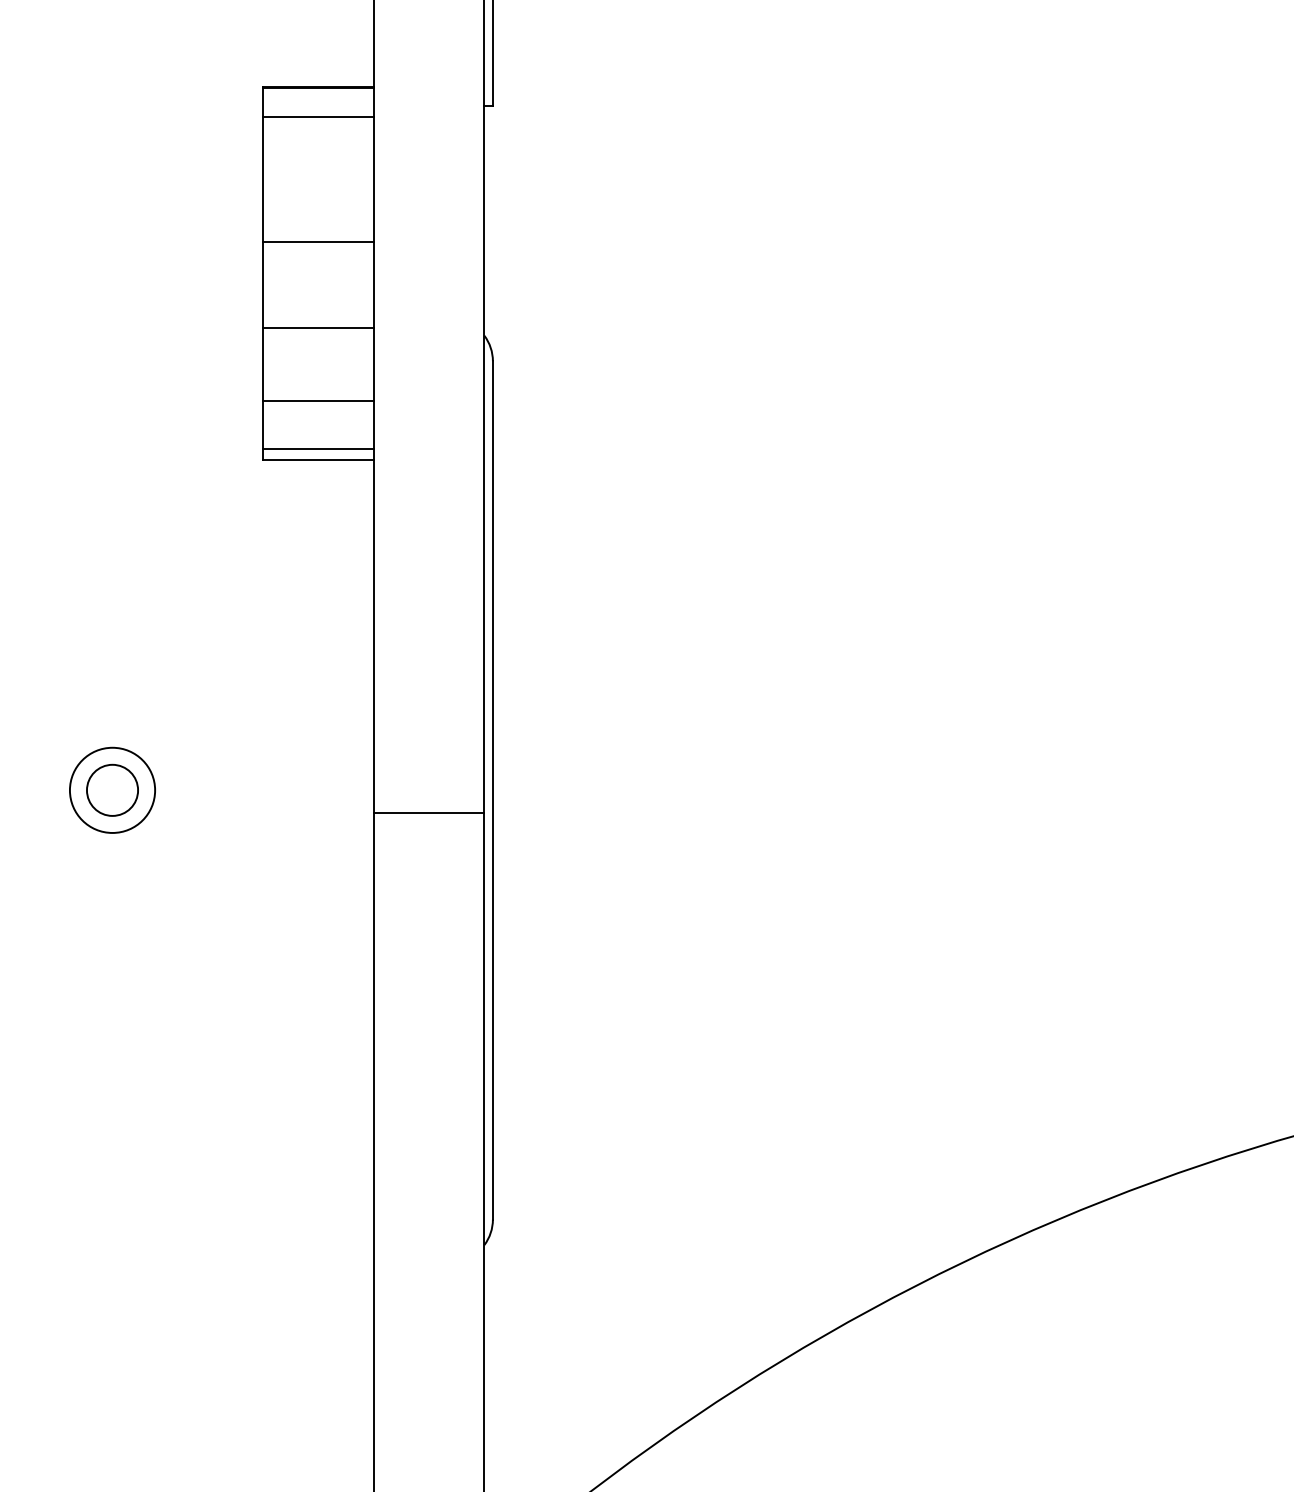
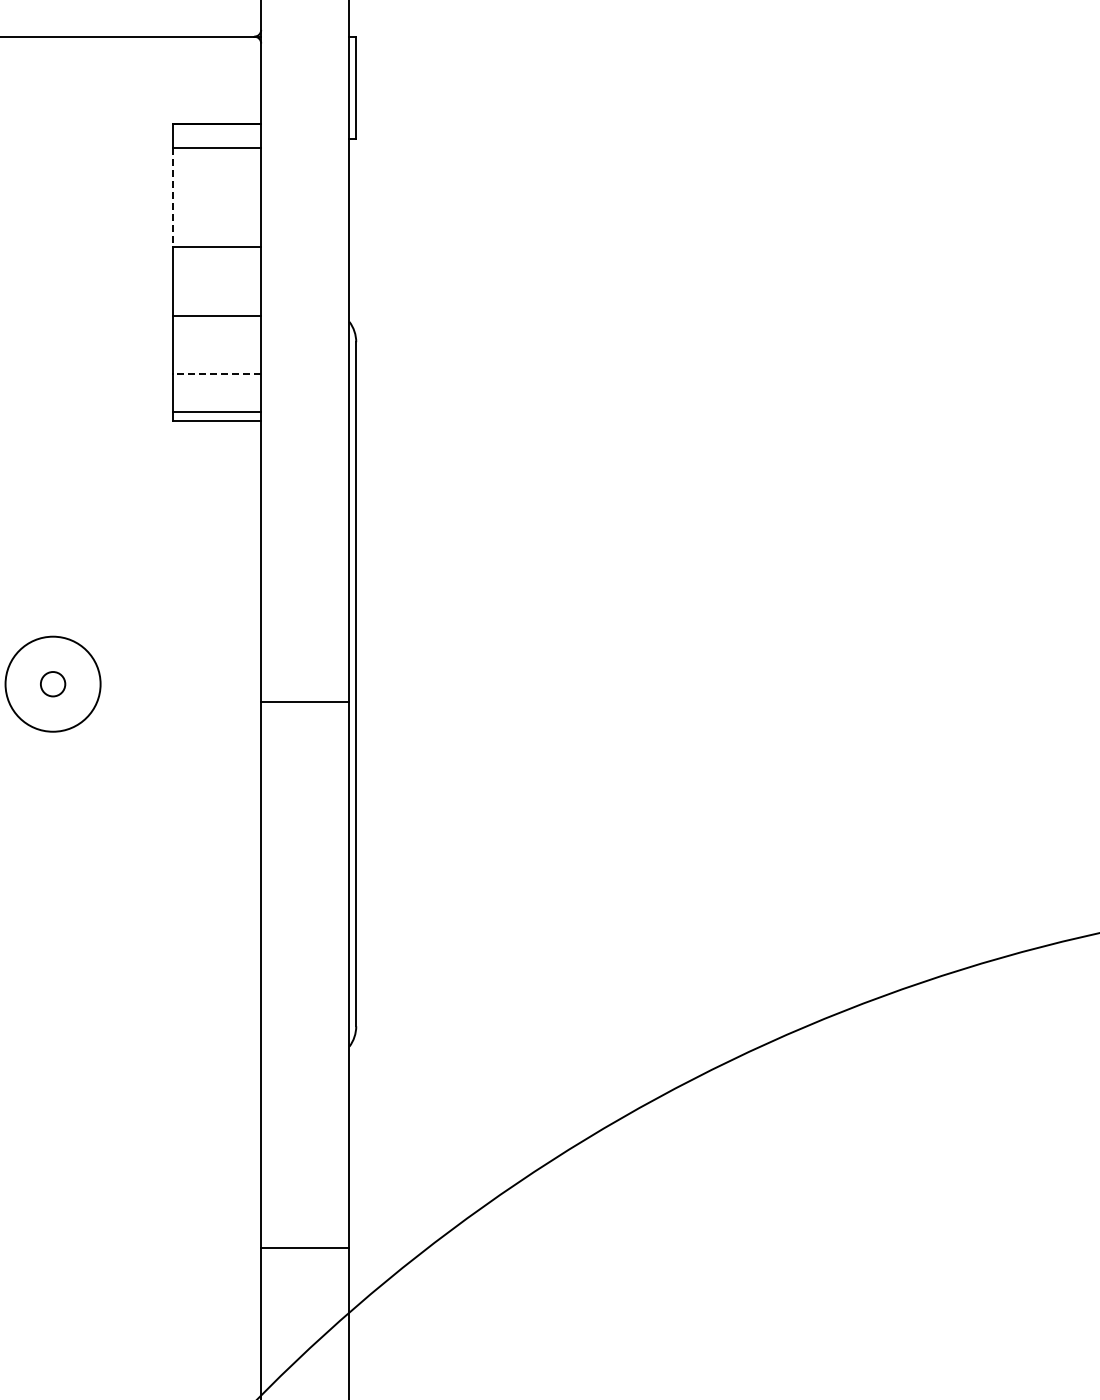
line: (262, 179) -> (172, 197), solid -> dashed
line: (317, 401) -> (216, 374), solid -> dashed
circle: (111, 789) -> (52, 683), size x0.6
circle: (113, 790) -> (53, 684), size x1.4

